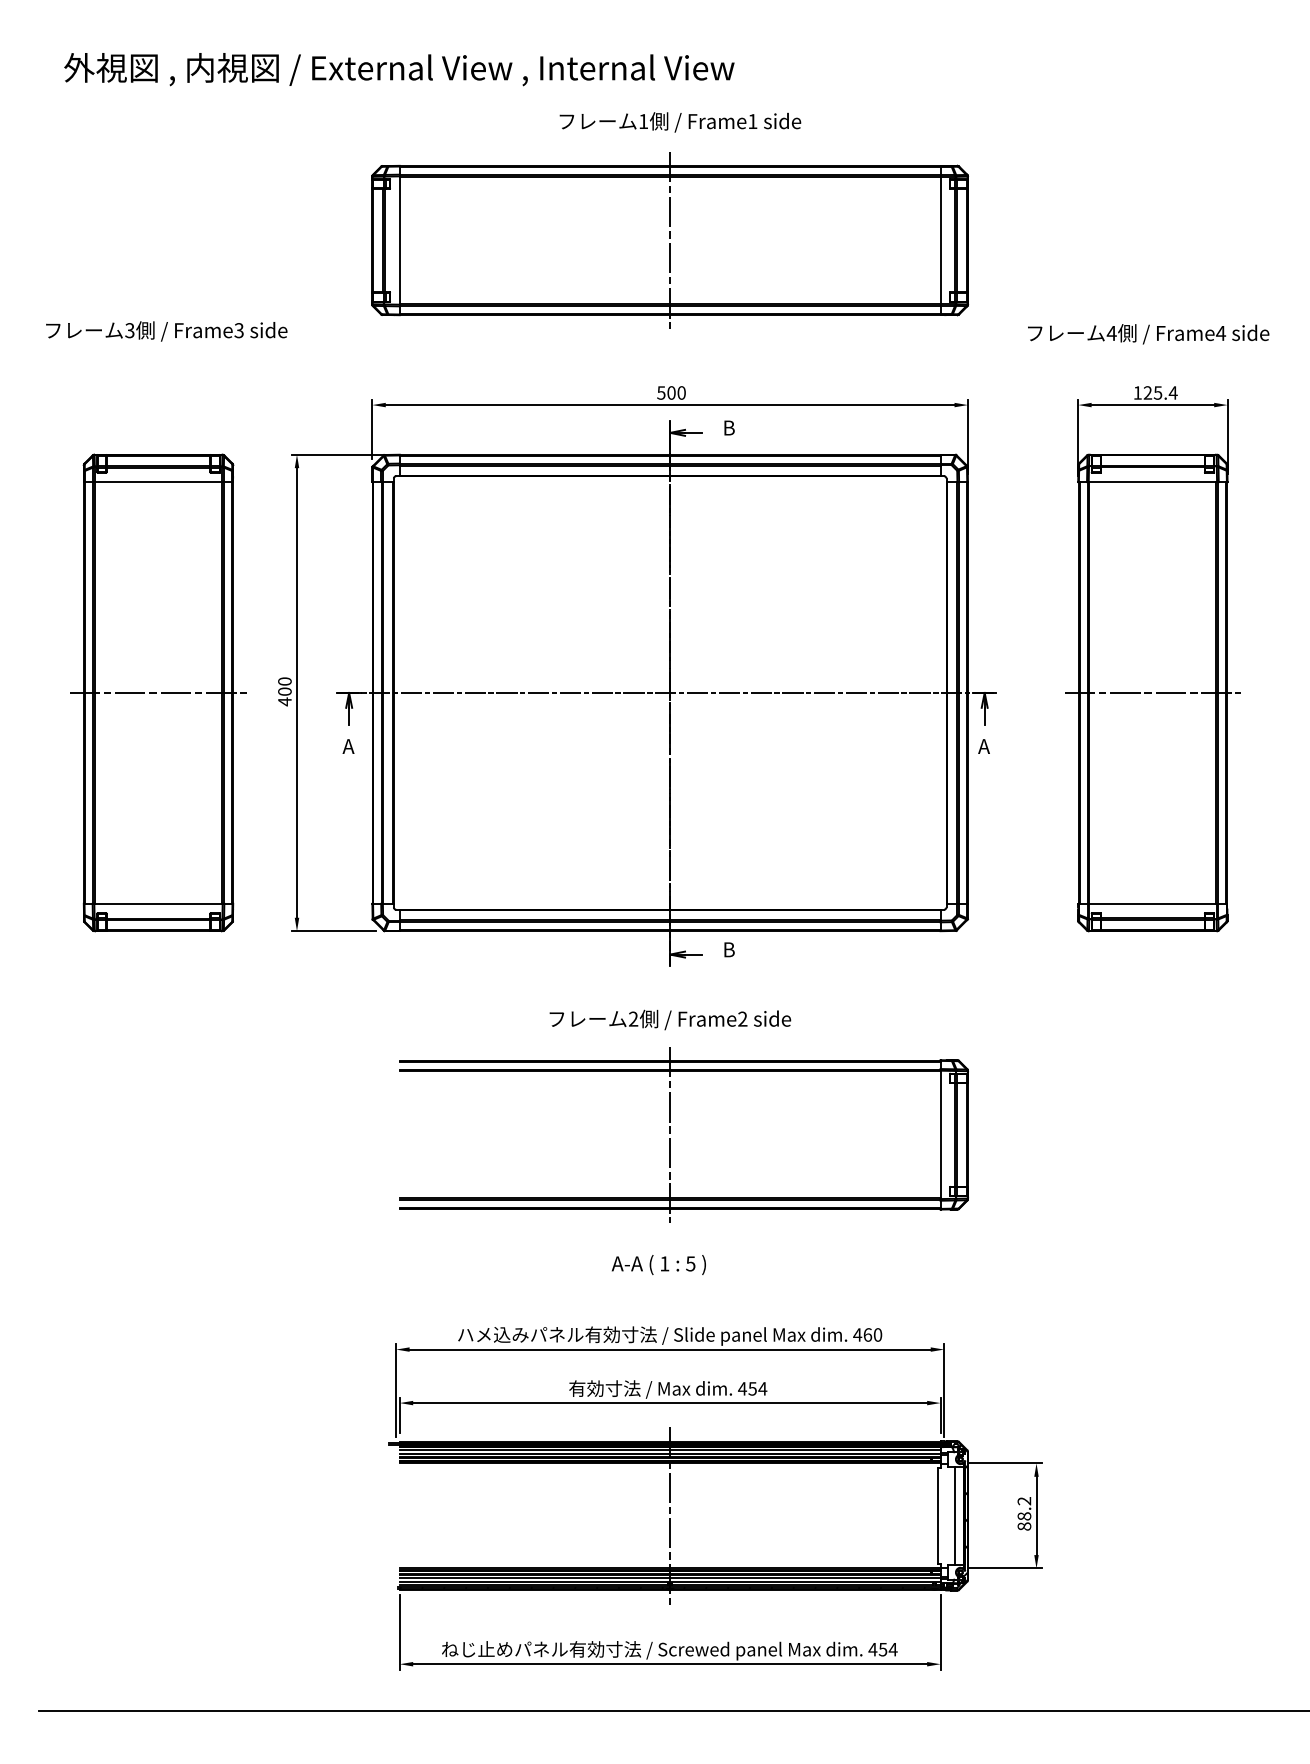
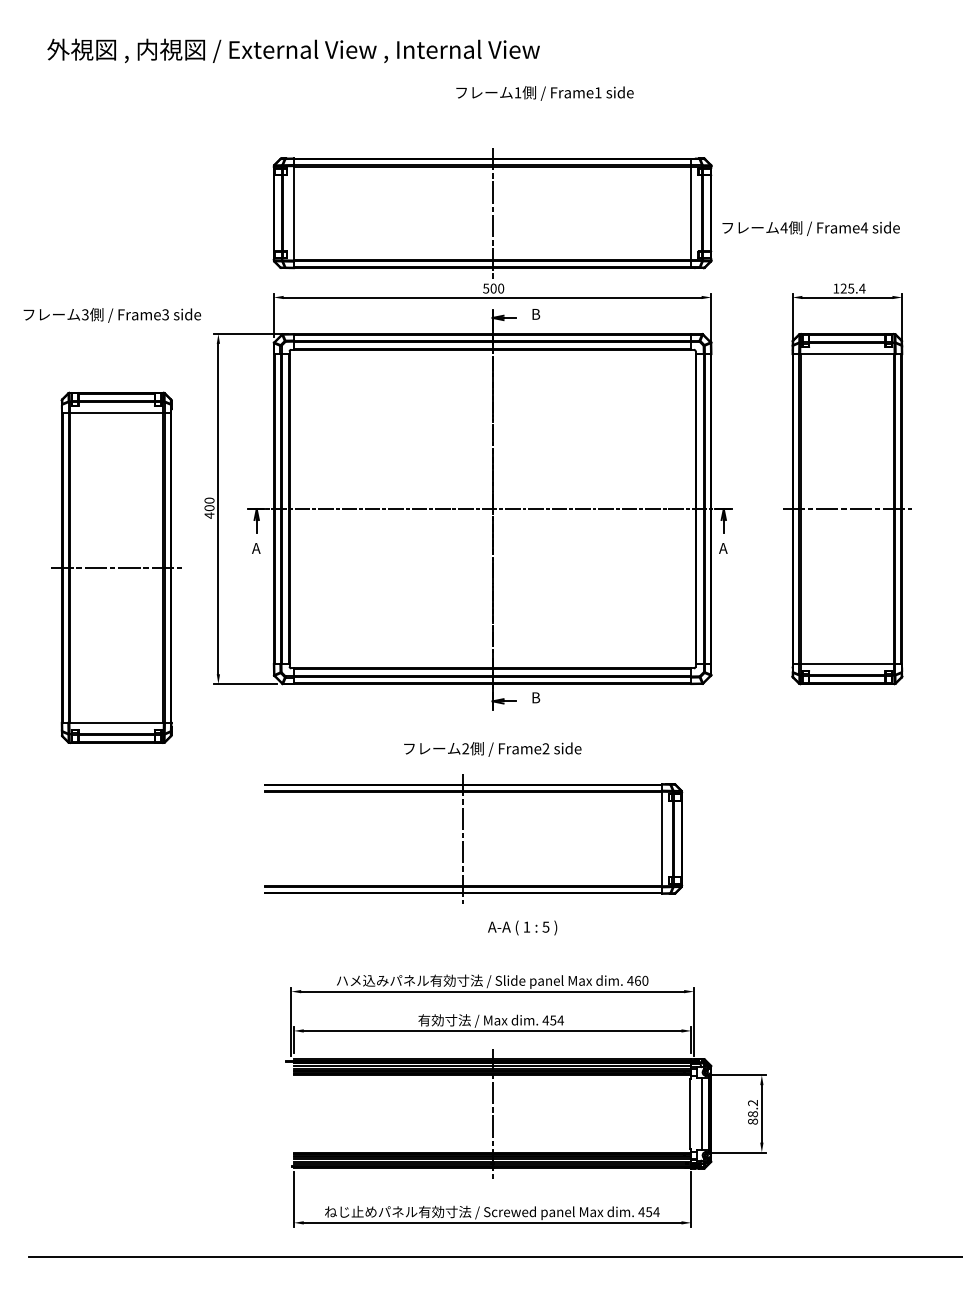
text: (680, 122) -> (545, 93), moved
part: (669, 240) -> (492, 213), moved
text: (166, 331) -> (112, 315), moved
text: (1148, 334) -> (811, 228), moved
part: (158, 692) -> (116, 567), moved
part: (670, 1133) -> (463, 837), moved
text: (658, 1264) -> (522, 927), moved

